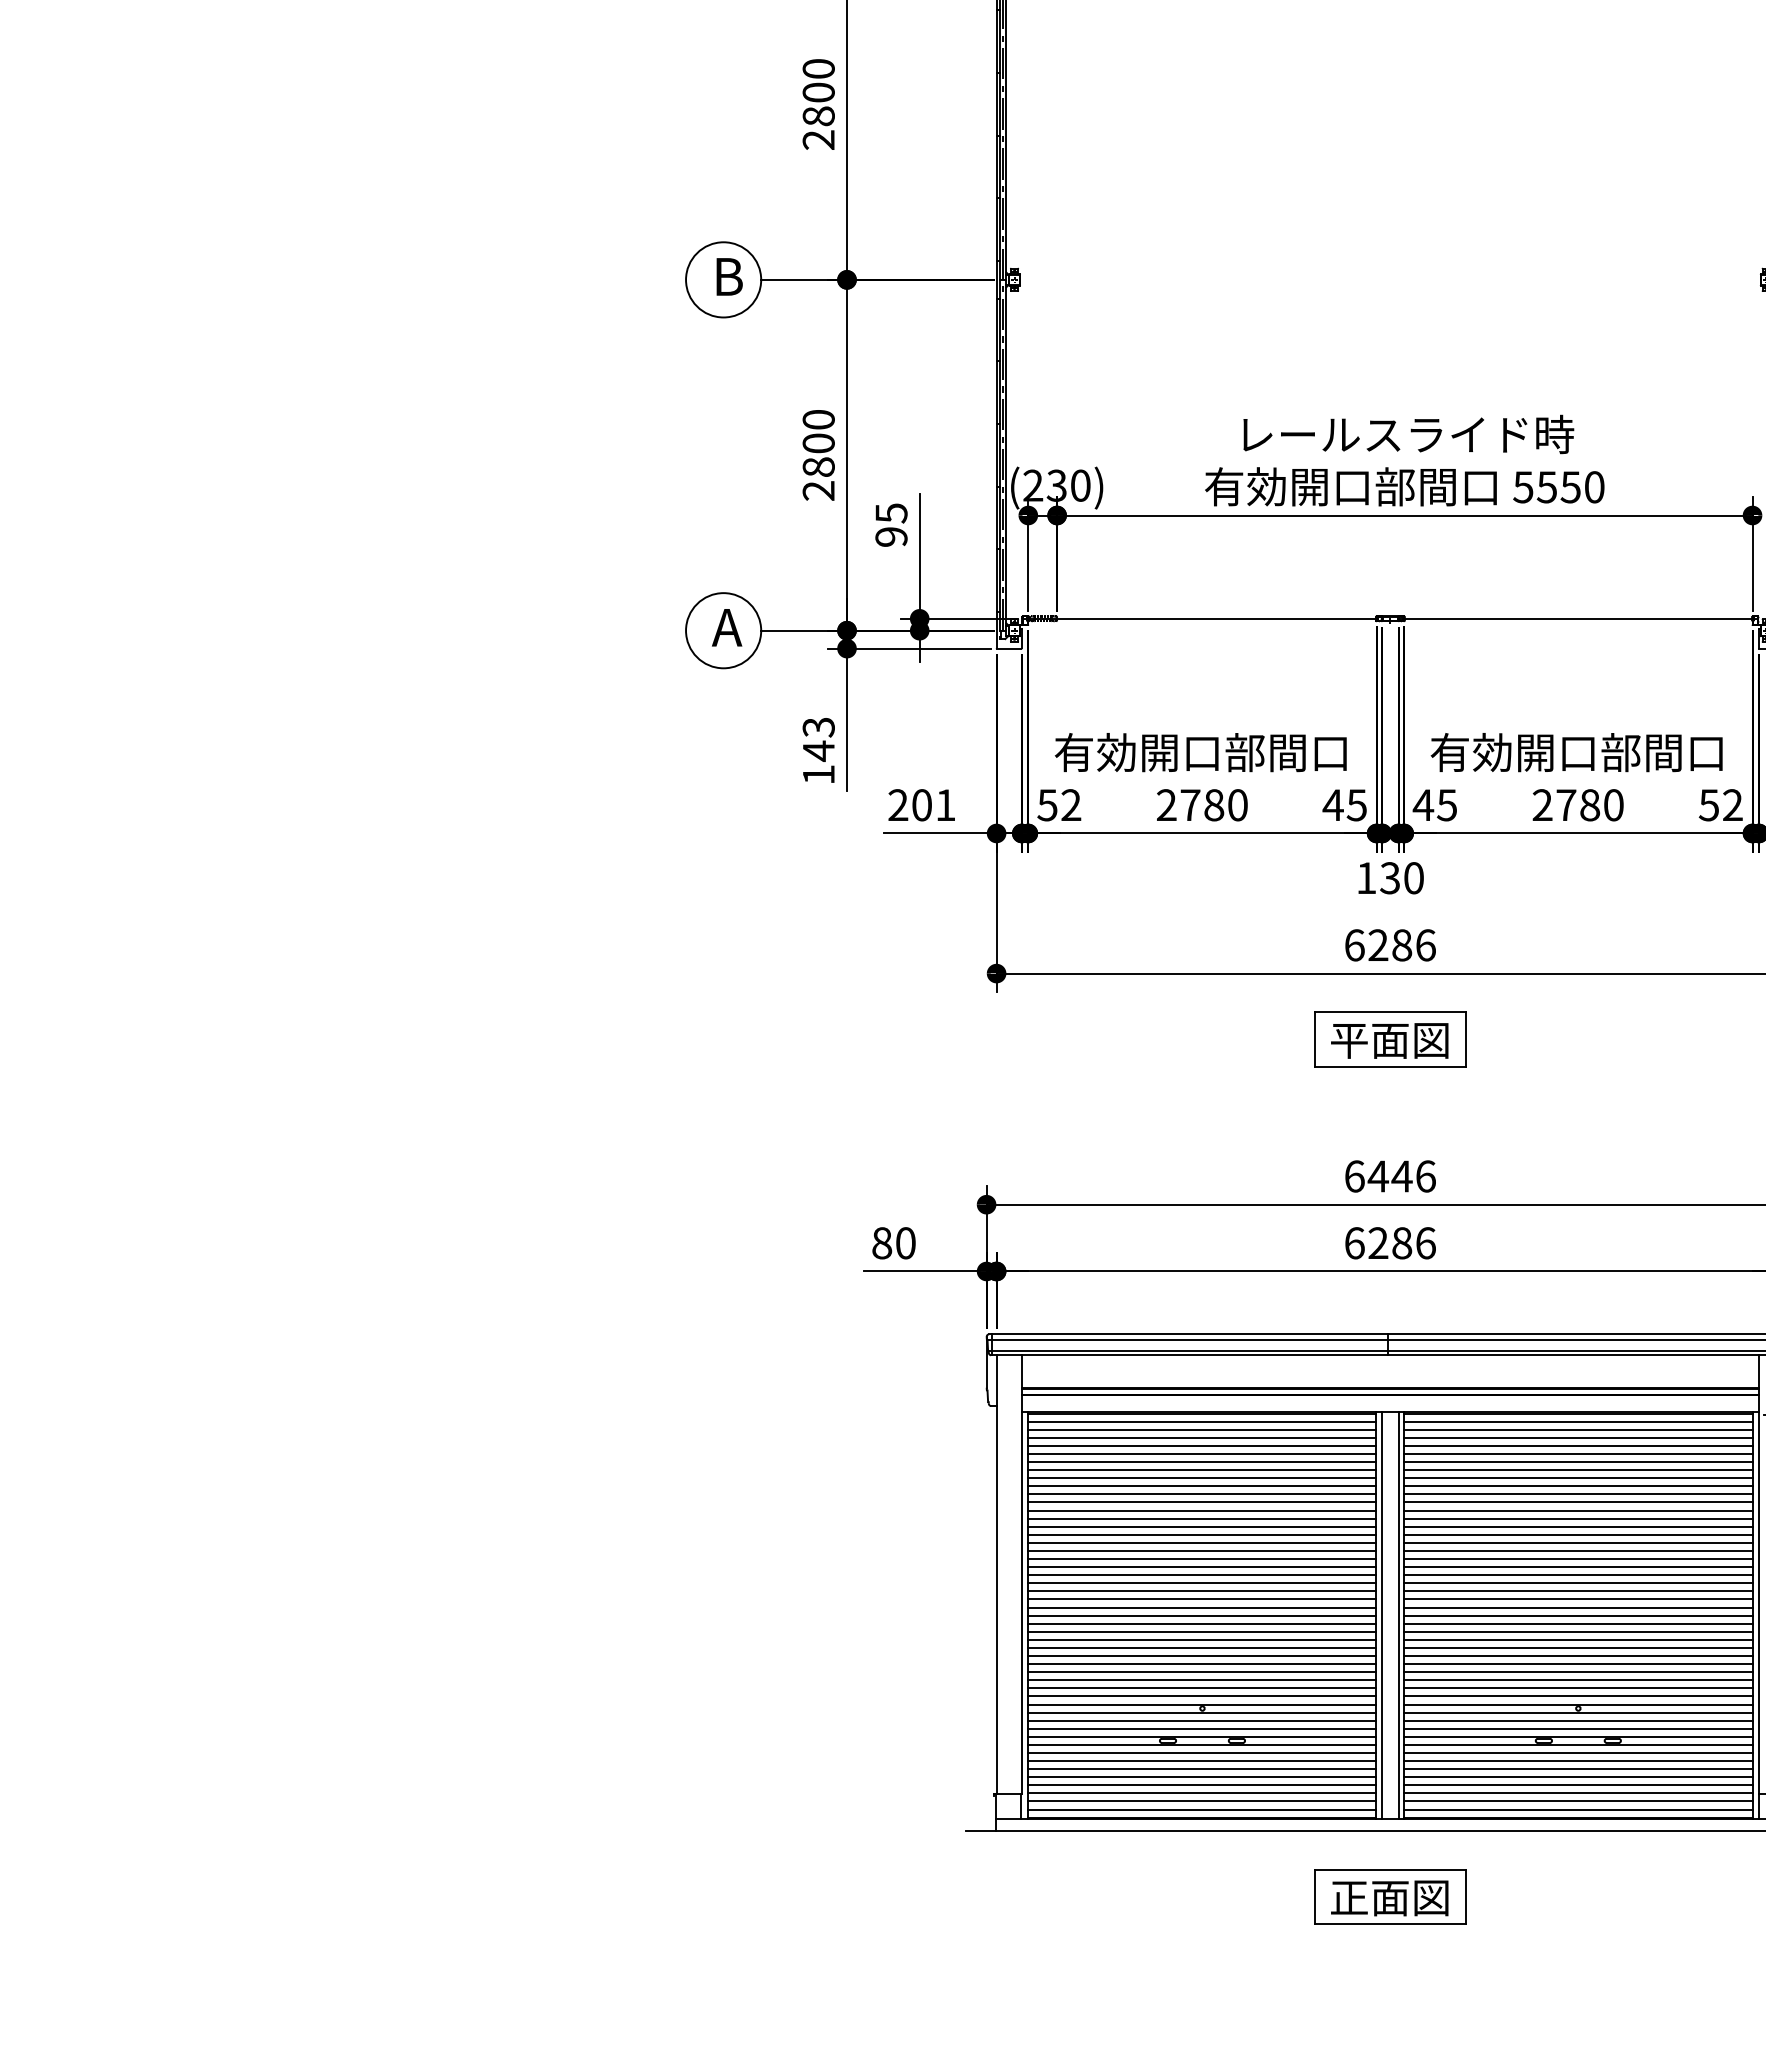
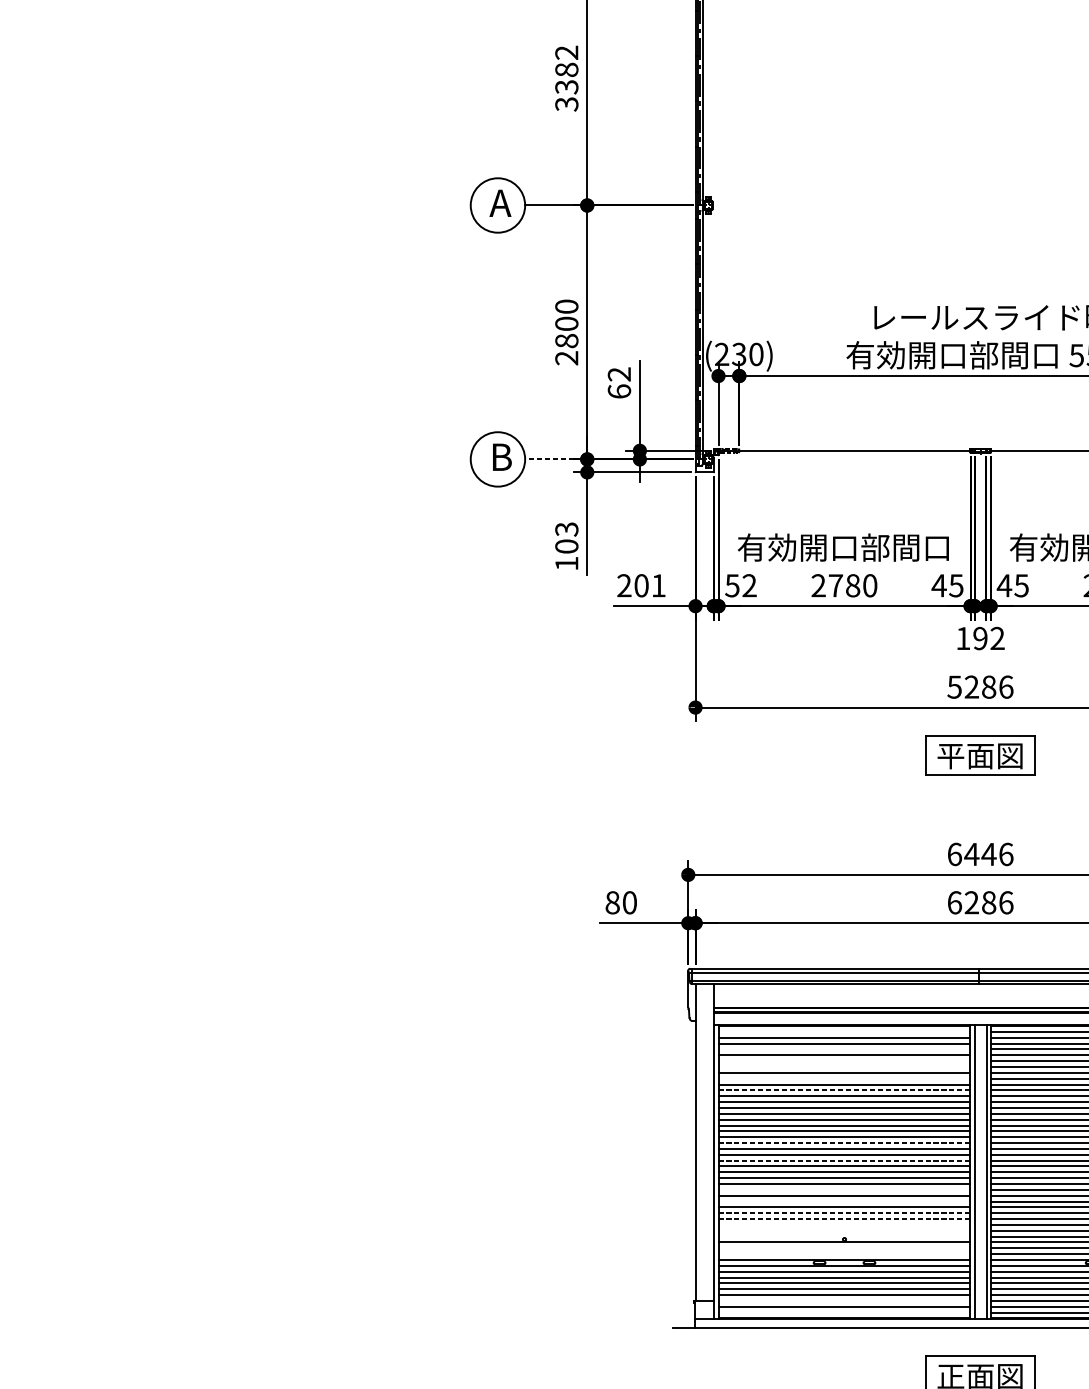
text: (818, 104) -> (566, 78), 2800 -> 3382
text: (726, 276) -> (500, 203), B -> A
text: (891, 524) -> (619, 382), 95 -> 62
text: (726, 627) -> (500, 457), A -> B
line: (794, 630) -> (549, 459), solid -> dashed
text: (818, 750) -> (566, 546), 143 -> 103
text: (1401, 878) -> (988, 638), 130 -> 192
text: (1354, 945) -> (954, 687), 6286 -> 5286
line: (1202, 1421) -> (844, 1031), removed
line: (1202, 1445) -> (844, 1049), removed
line: (1202, 1462) -> (844, 1061), removed
line: (1202, 1470) -> (844, 1067), removed
line: (1202, 1486) -> (844, 1078), removed
line: (1202, 1502) -> (844, 1090), solid -> dashed
line: (1202, 1575) -> (844, 1143), solid -> dashed
line: (1202, 1599) -> (844, 1160), solid -> dashed
line: (1202, 1639) -> (844, 1189), removed
line: (1202, 1656) -> (844, 1201), removed
line: (1202, 1672) -> (844, 1213), solid -> dashed
line: (1202, 1680) -> (844, 1219), solid -> dashed
line: (1202, 1688) -> (844, 1225), removed
line: (1202, 1696) -> (844, 1230), removed
line: (1202, 1704) -> (844, 1236), removed
line: (1202, 1720) -> (844, 1248), removed
line: (1202, 1728) -> (844, 1254), removed
line: (1202, 1793) -> (844, 1301), removed
line: (1202, 1809) -> (844, 1312), removed

